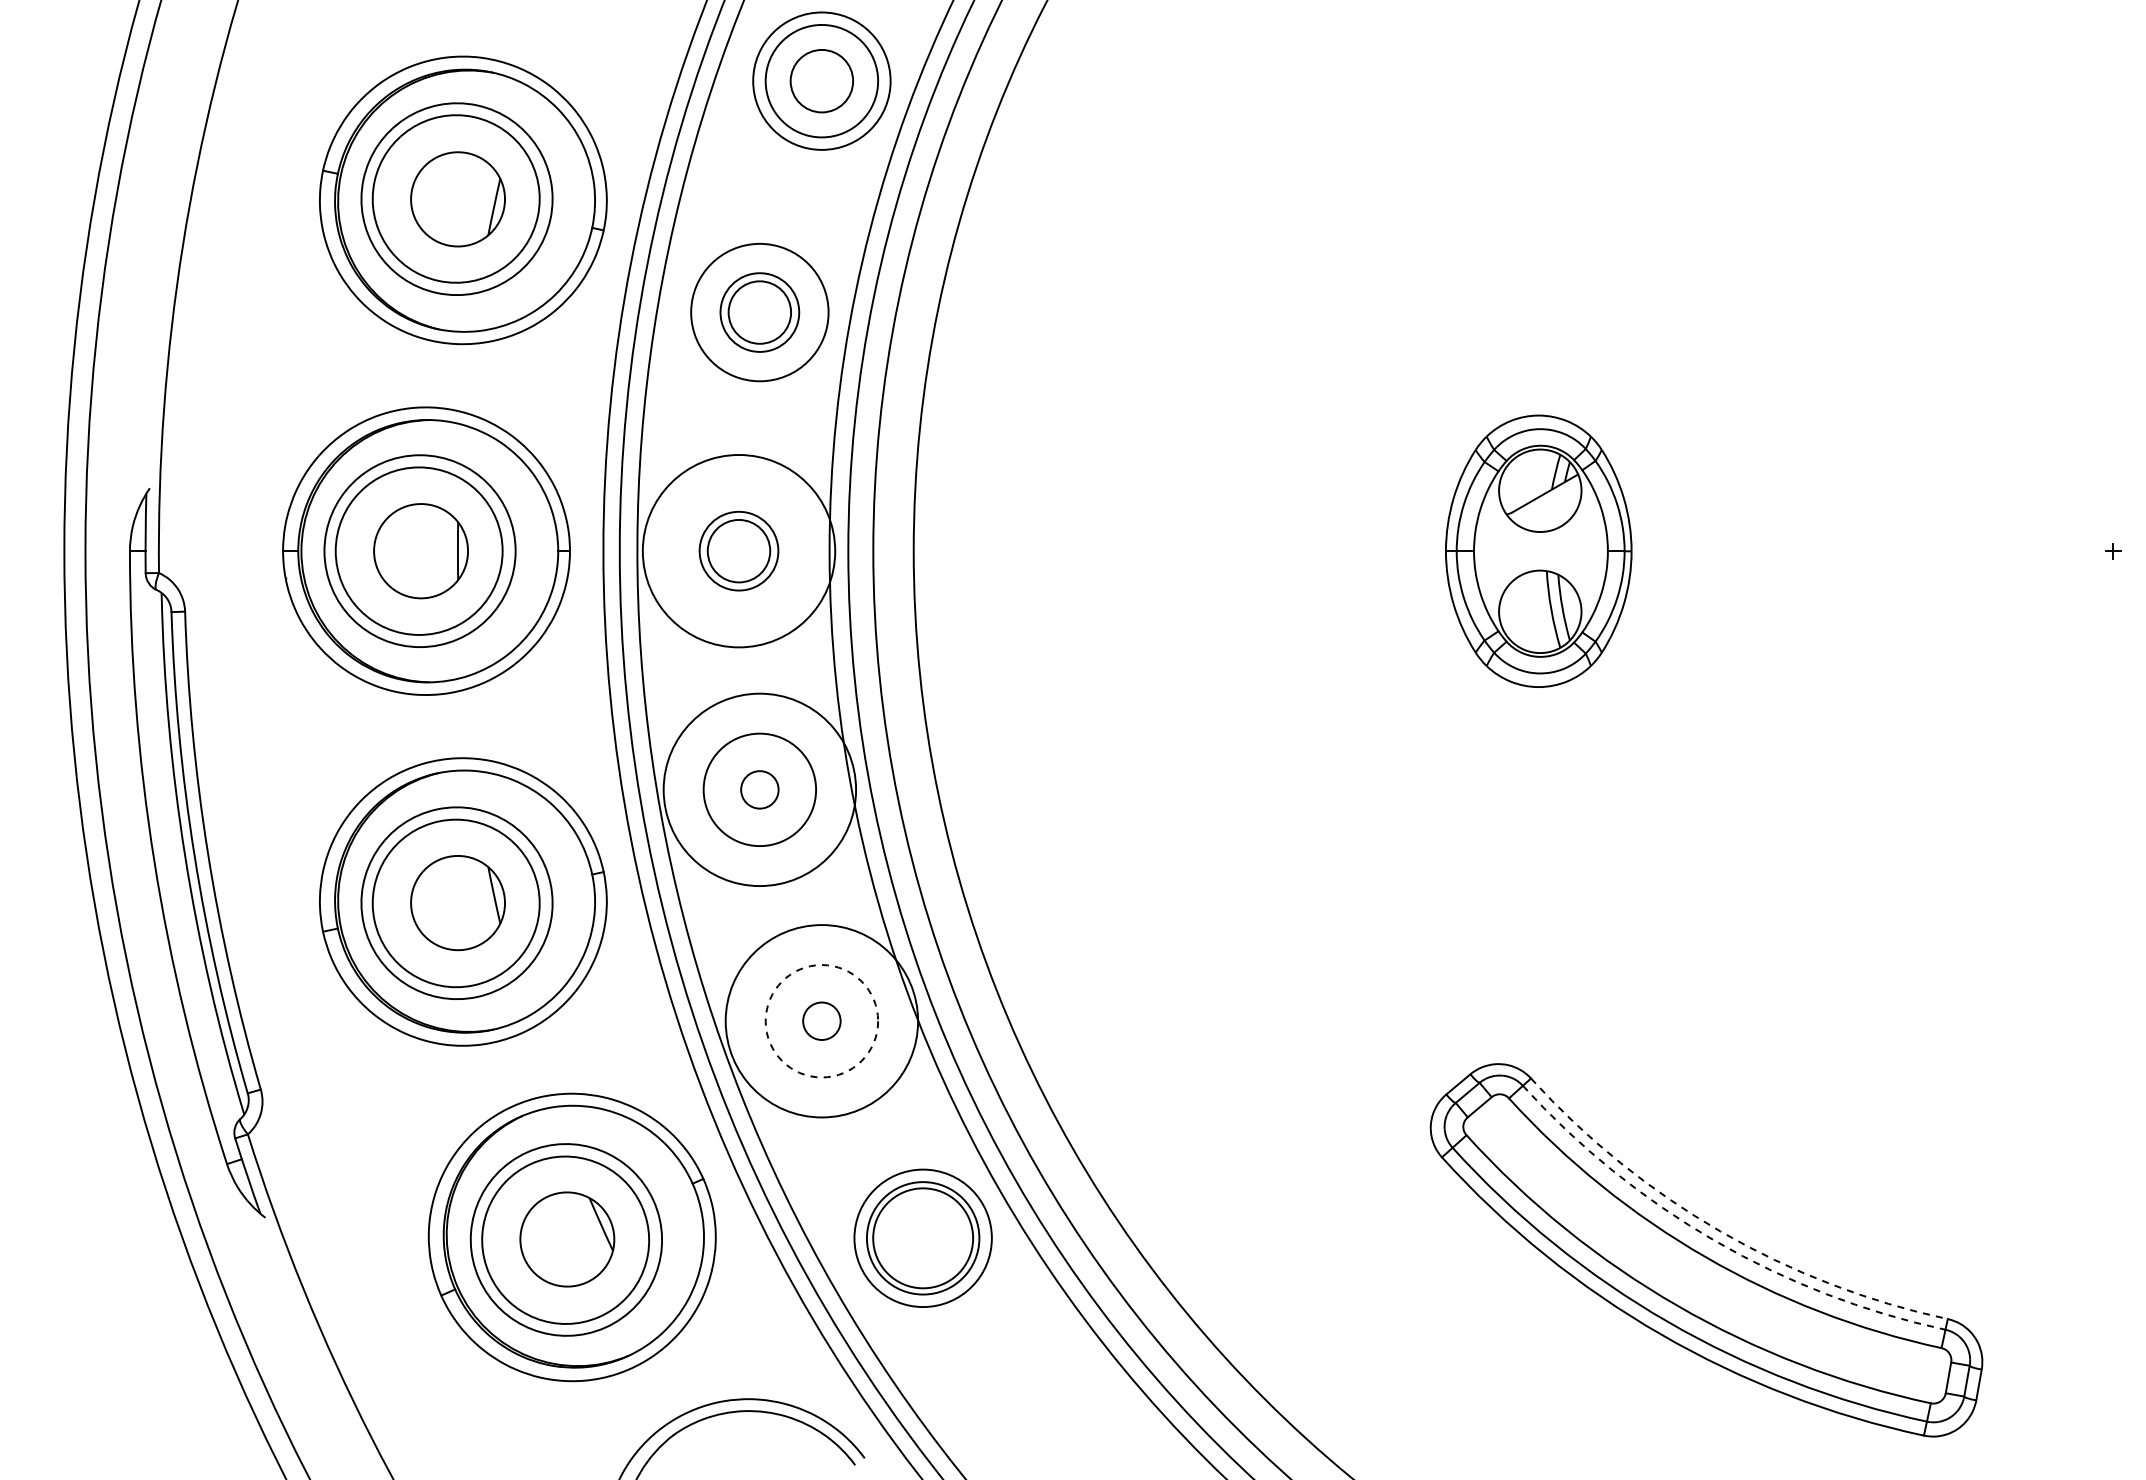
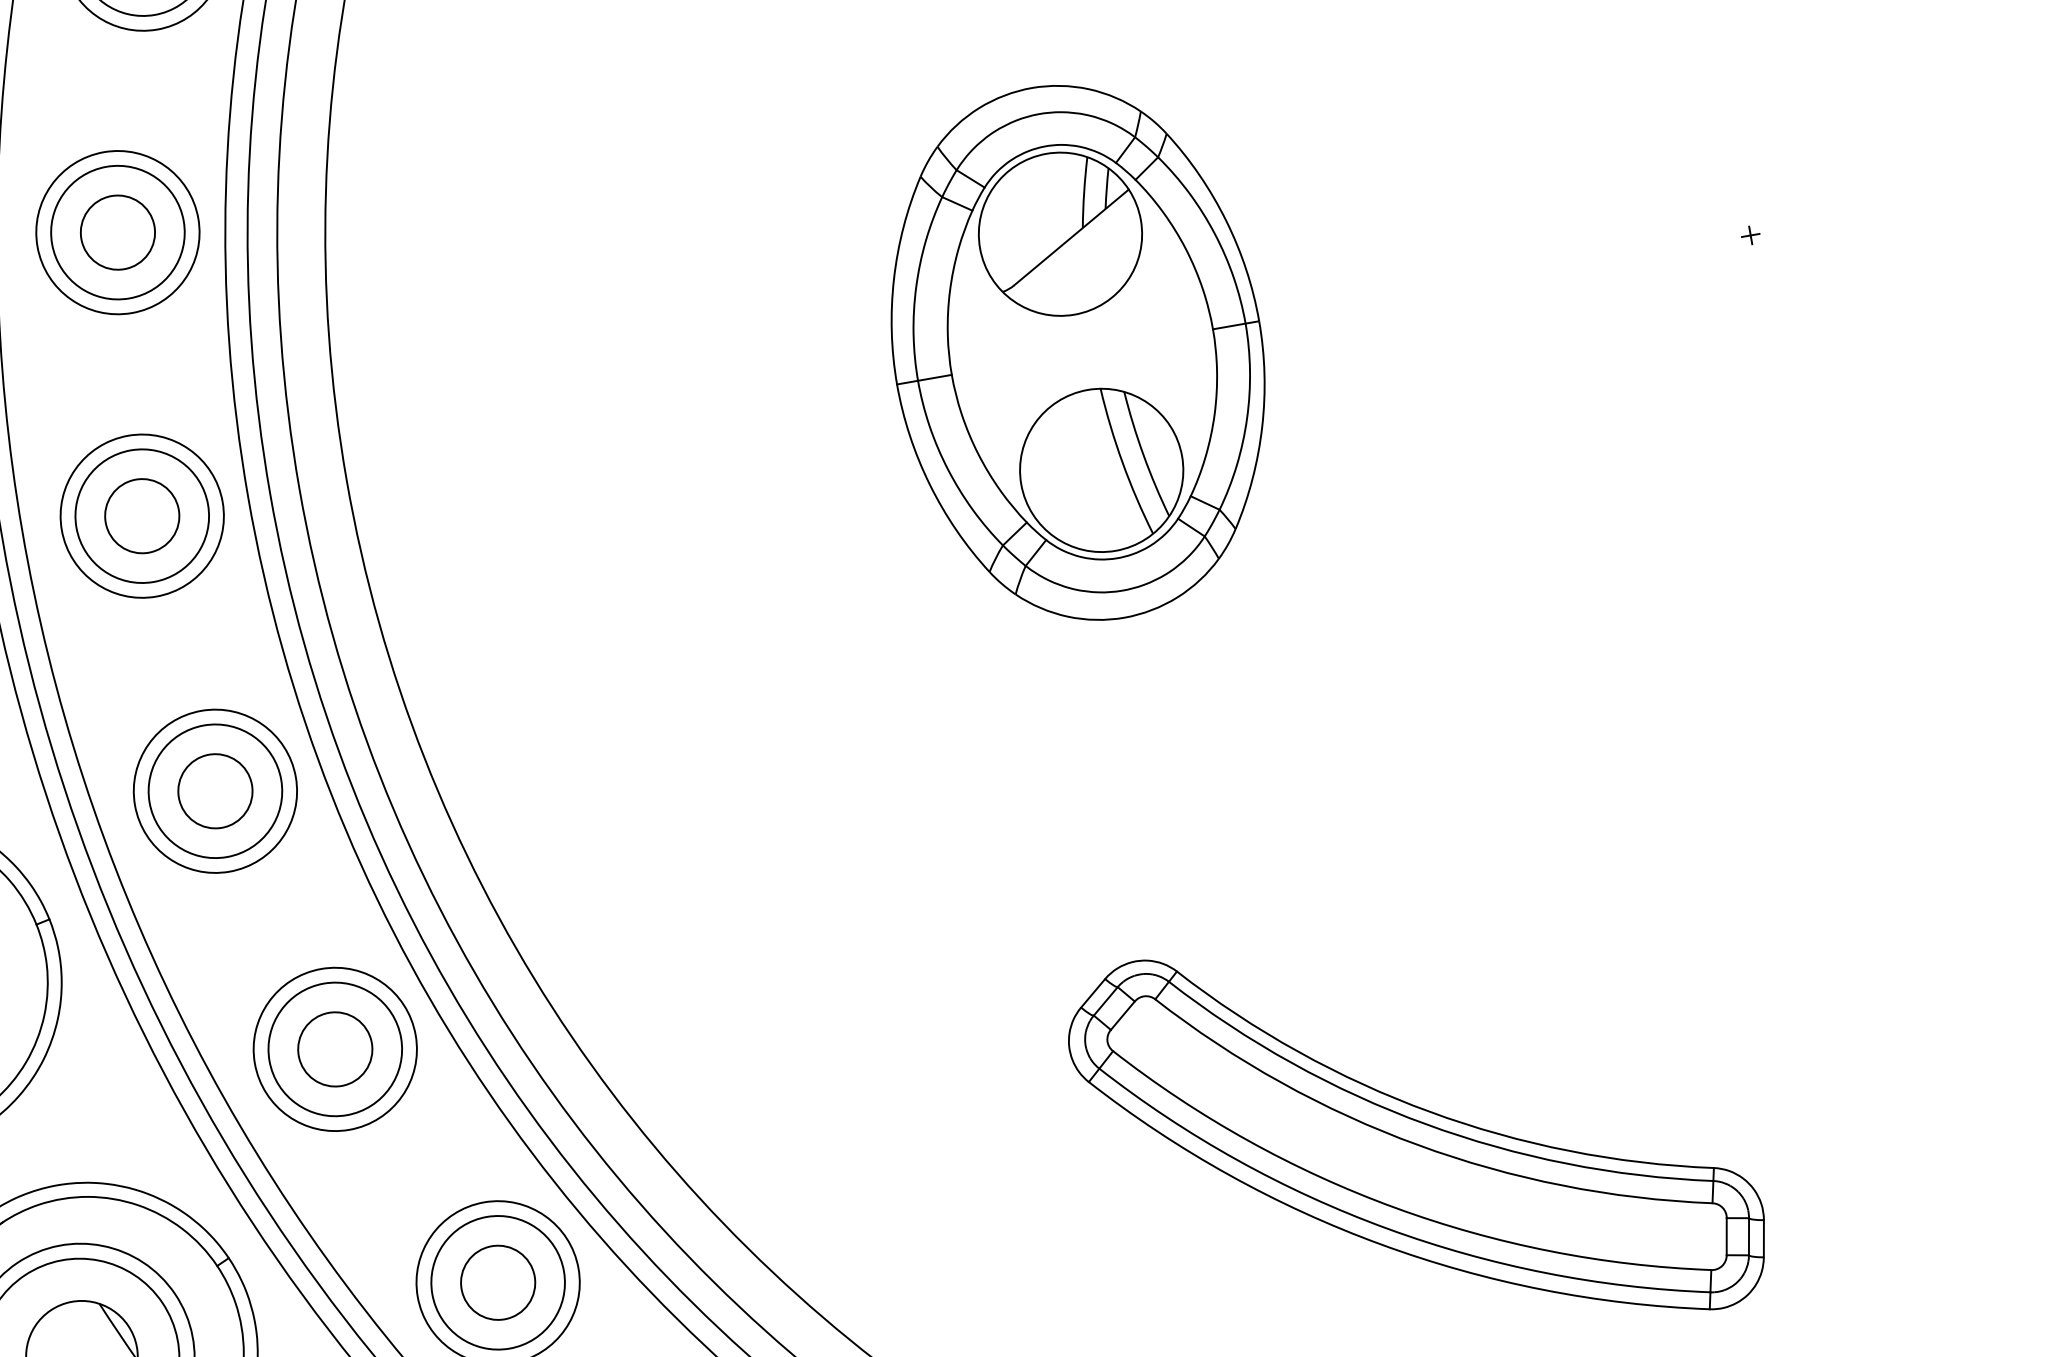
circle: (759, 312) -> (117, 232), size x1.43
circle: (738, 550) -> (141, 515), size x0.71
circle: (738, 550) -> (141, 515), size x1.43
part: (1538, 551) -> (1078, 353), size x1.67
circle: (759, 789) -> (214, 790), size x0.71
circle: (759, 789) -> (214, 790), size x1.67
circle: (821, 1020) -> (334, 1048), size x0.71
circle: (821, 1021) -> (334, 1049), dashed -> solid
circle: (821, 1021) -> (334, 1049), size x1.67
arc: (1720, 1231) -> (1429, 1111), dashed -> solid
circle: (922, 1238) -> (497, 1283), size x0.62
arc: (1715, 1240) -> (1425, 1123), dashed -> solid

